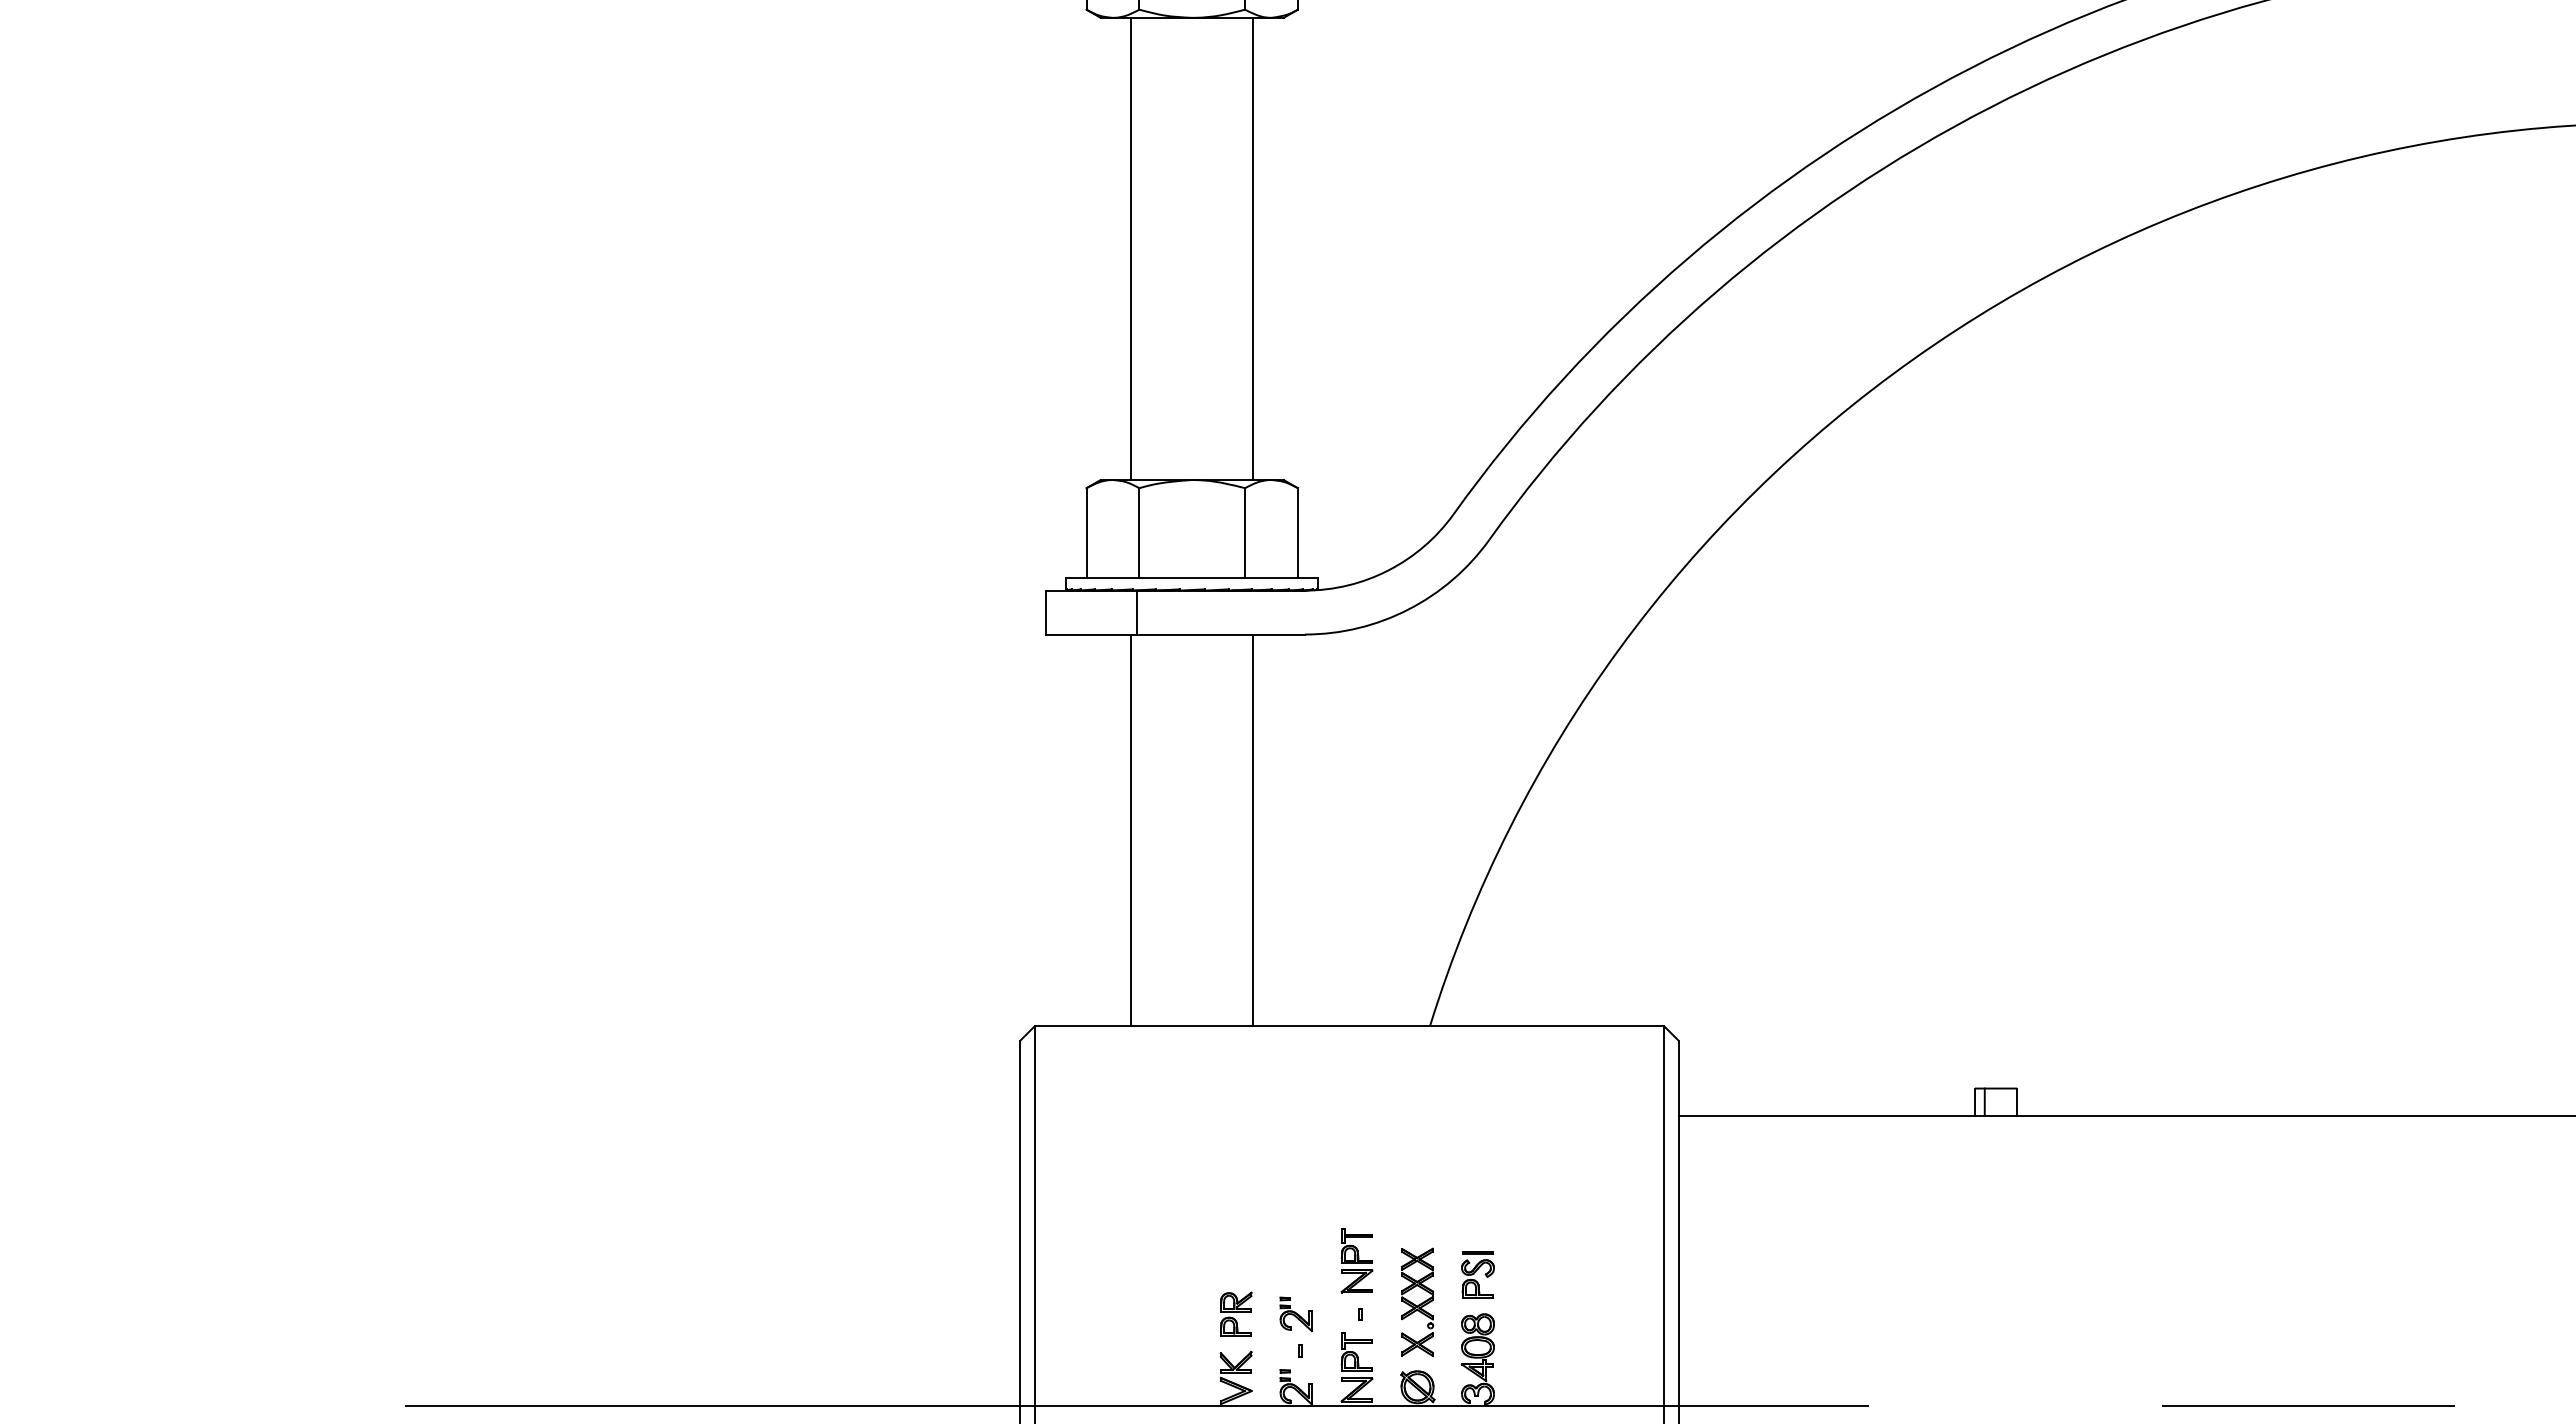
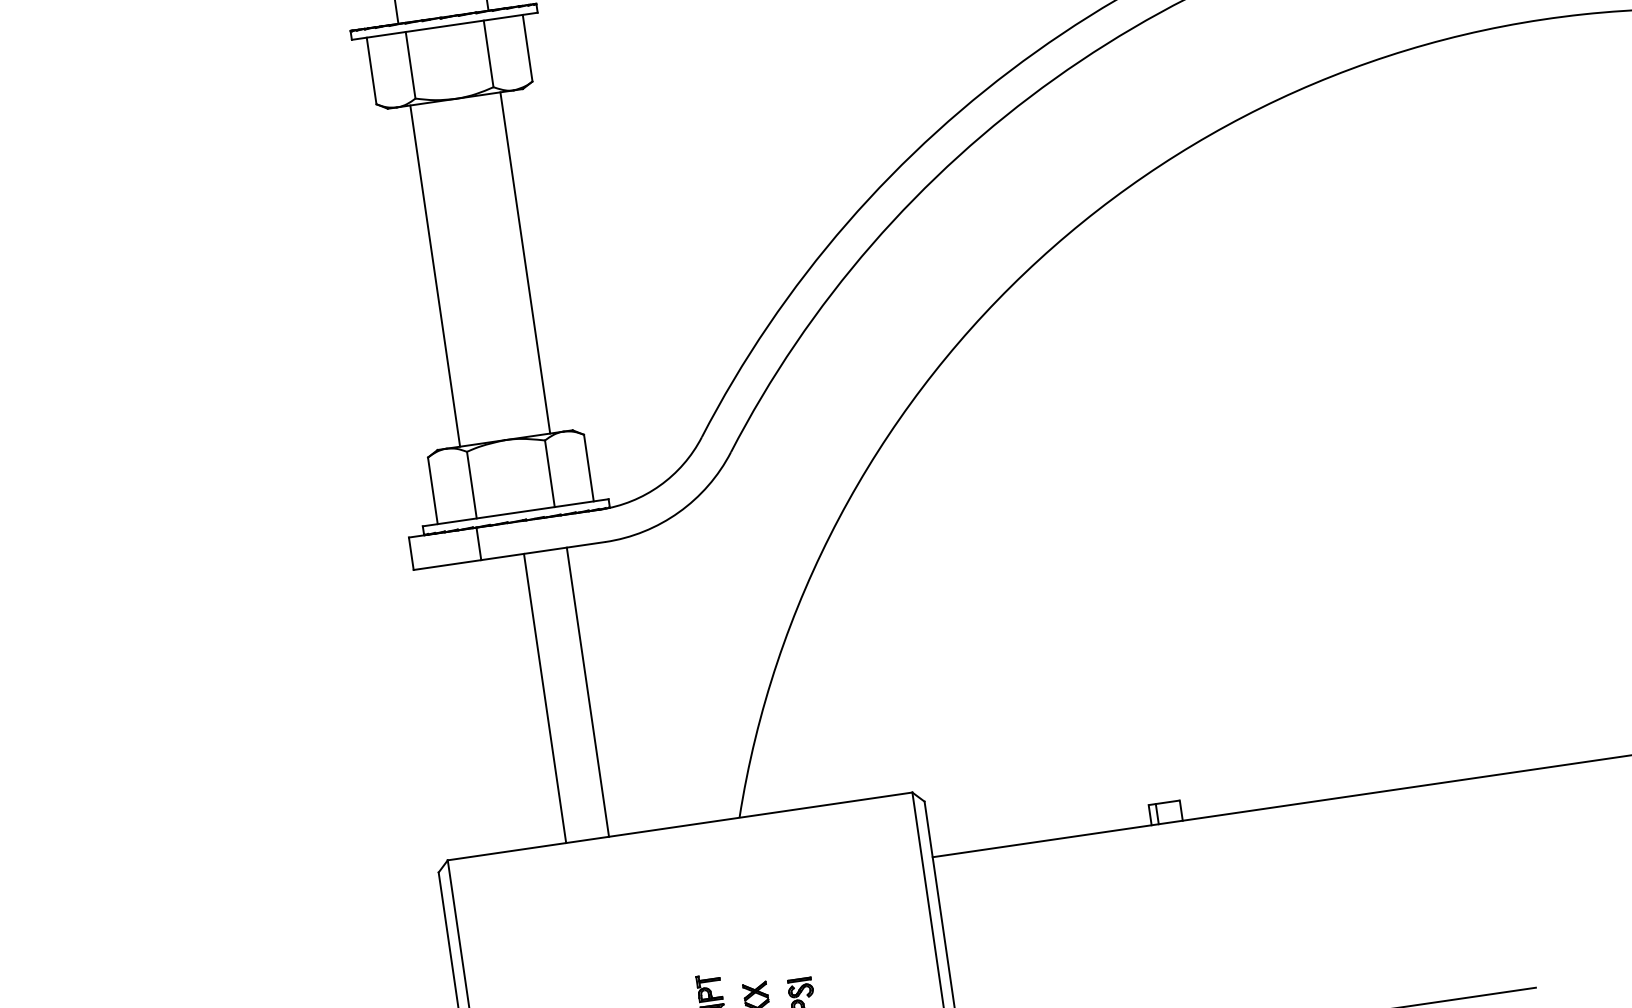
line: (1131, 830) -> (545, 698), moved

